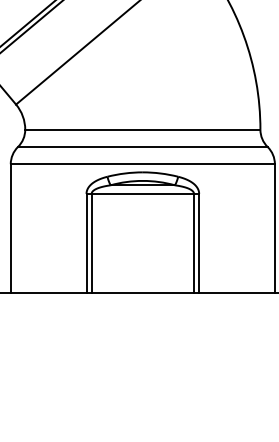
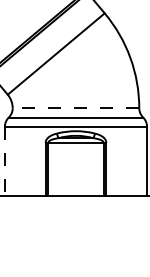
line: (141, 130) -> (75, 108), solid -> dashed
line: (9, 228) -> (4, 161), solid -> dashed

